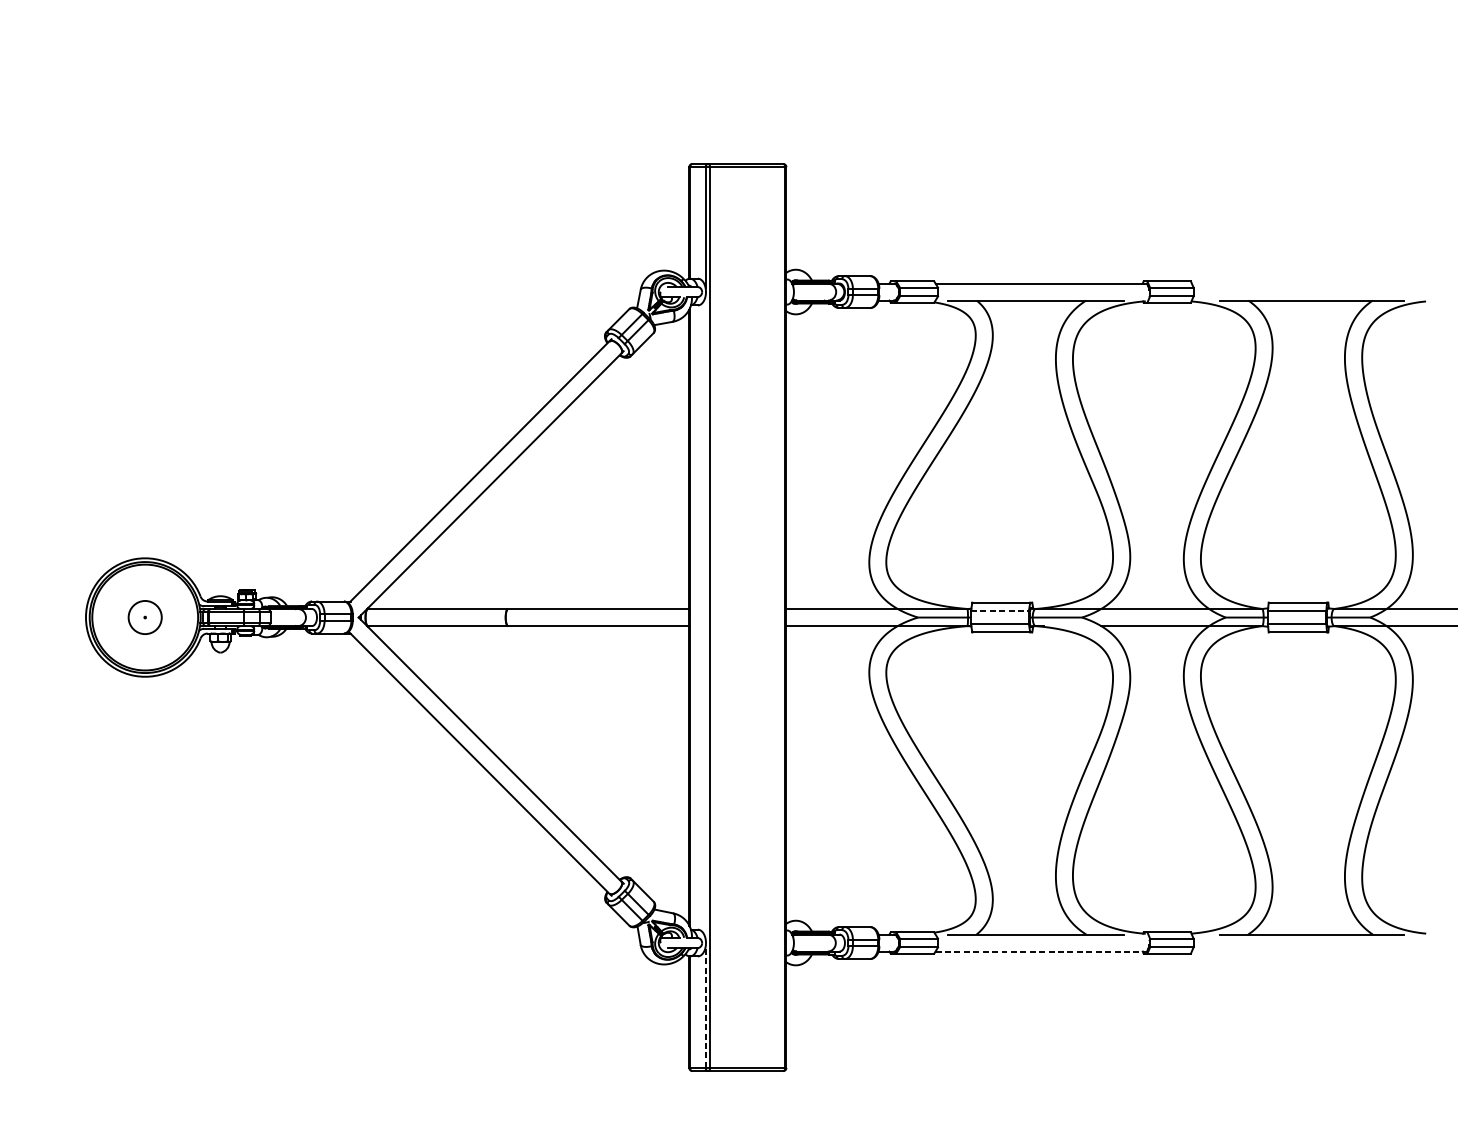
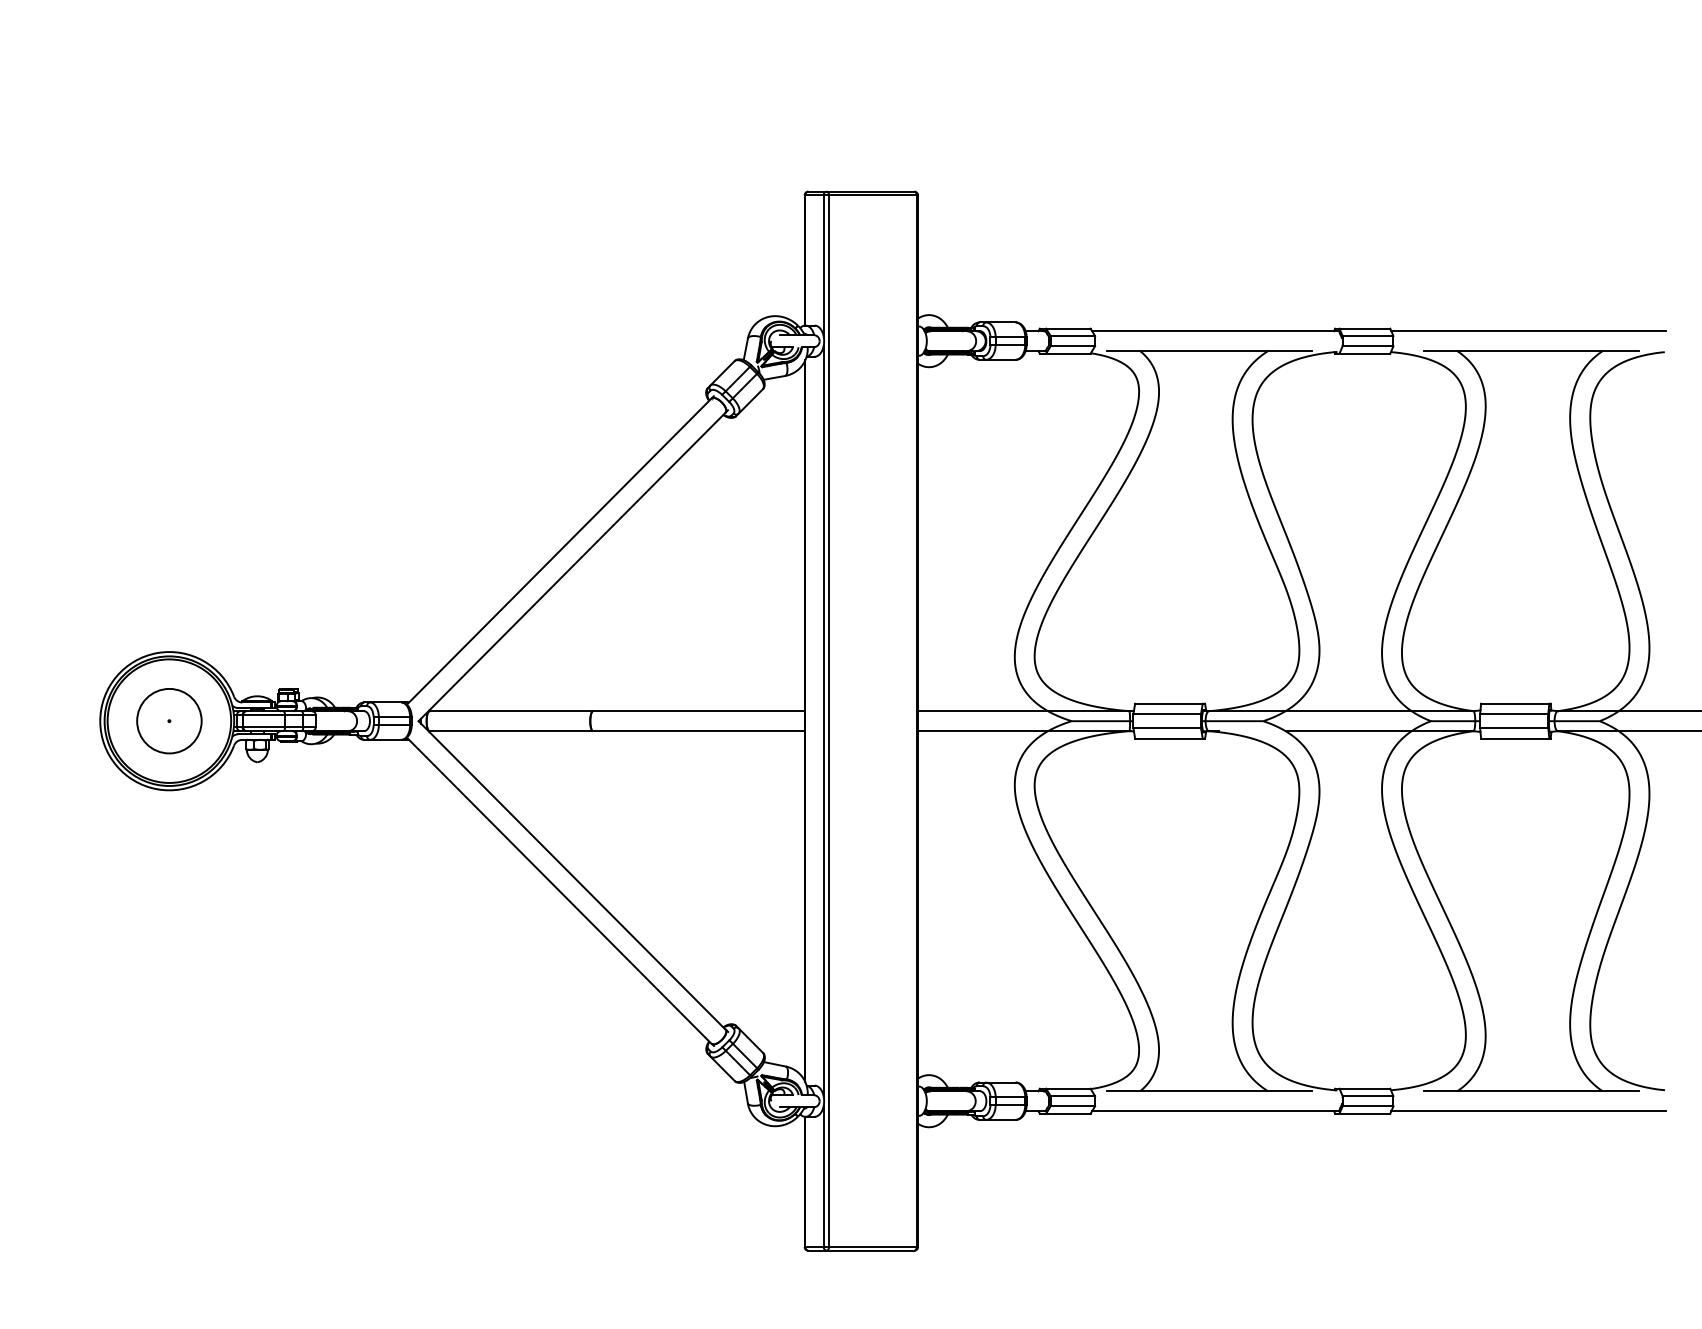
line: (1309, 283) -> (1528, 331), added
line: (1000, 610) -> (1167, 713), dashed -> solid
circle: (145, 616) -> (169, 720), size x1.67
line: (705, 616) -> (823, 720), added
line: (1042, 951) -> (1216, 1111), dashed -> solid
line: (1309, 951) -> (1528, 1111), added
line: (705, 1007) -> (823, 1176), dashed -> solid

